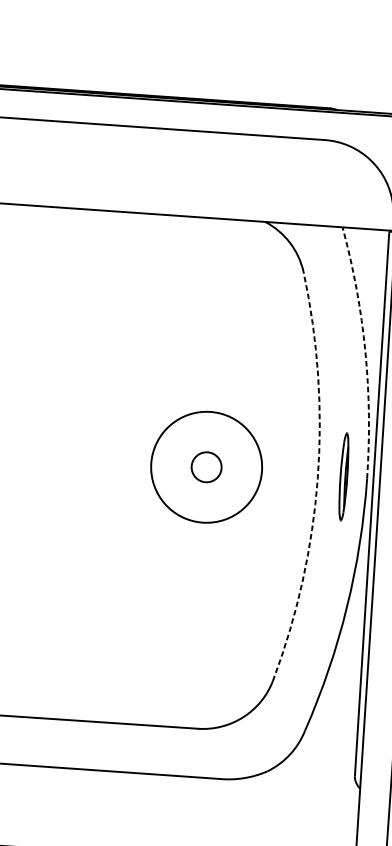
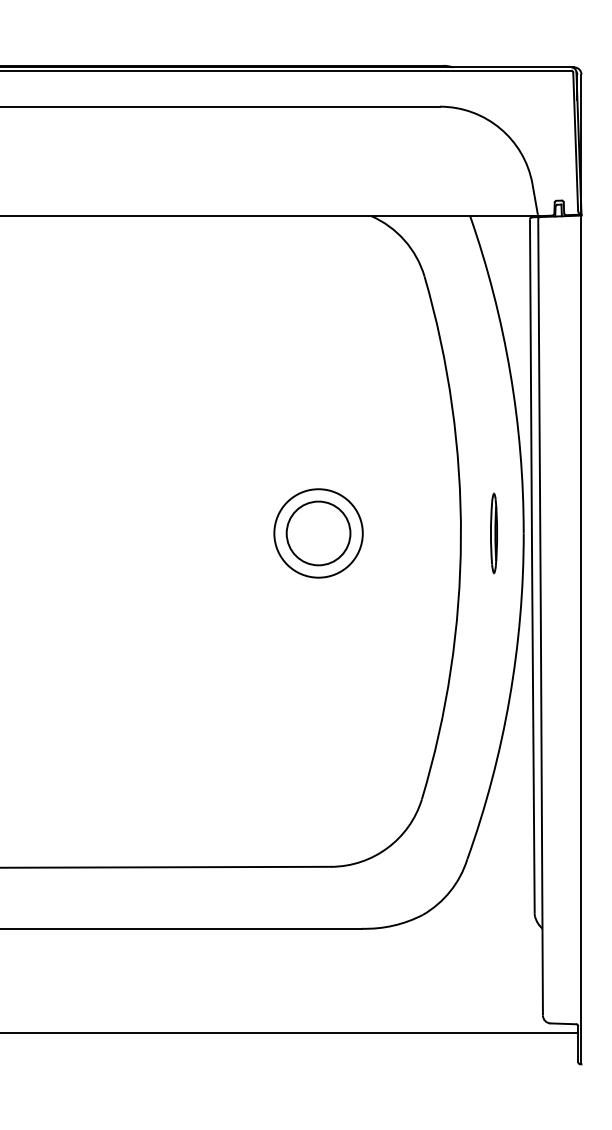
arc: (365, 351) -> (510, 372), dashed -> solid
circle: (206, 467) -> (318, 533), size x0.62
circle: (206, 467) -> (318, 533), size x1.67
part: (343, 476) -> (493, 533), size x0.71
arc: (317, 479) -> (460, 538), dashed -> solid

